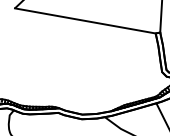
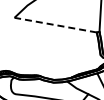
line: (85, 21) -> (55, 25), solid -> dashed

